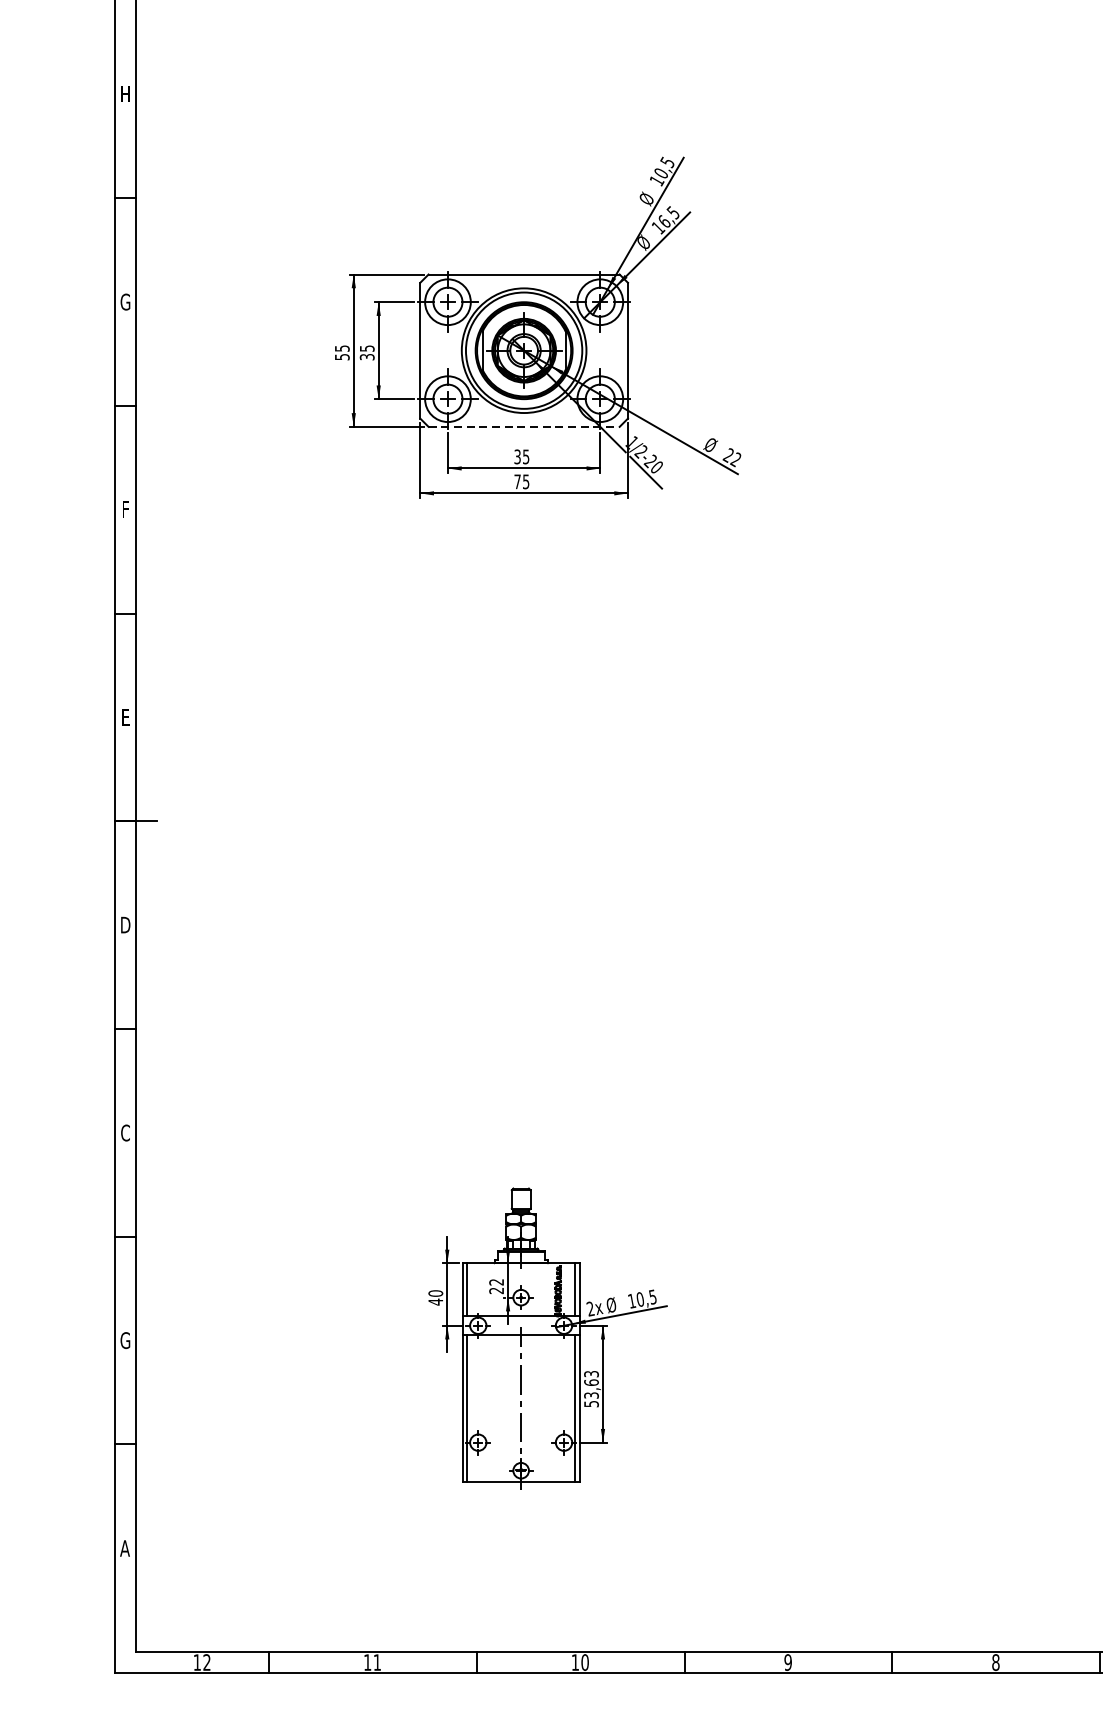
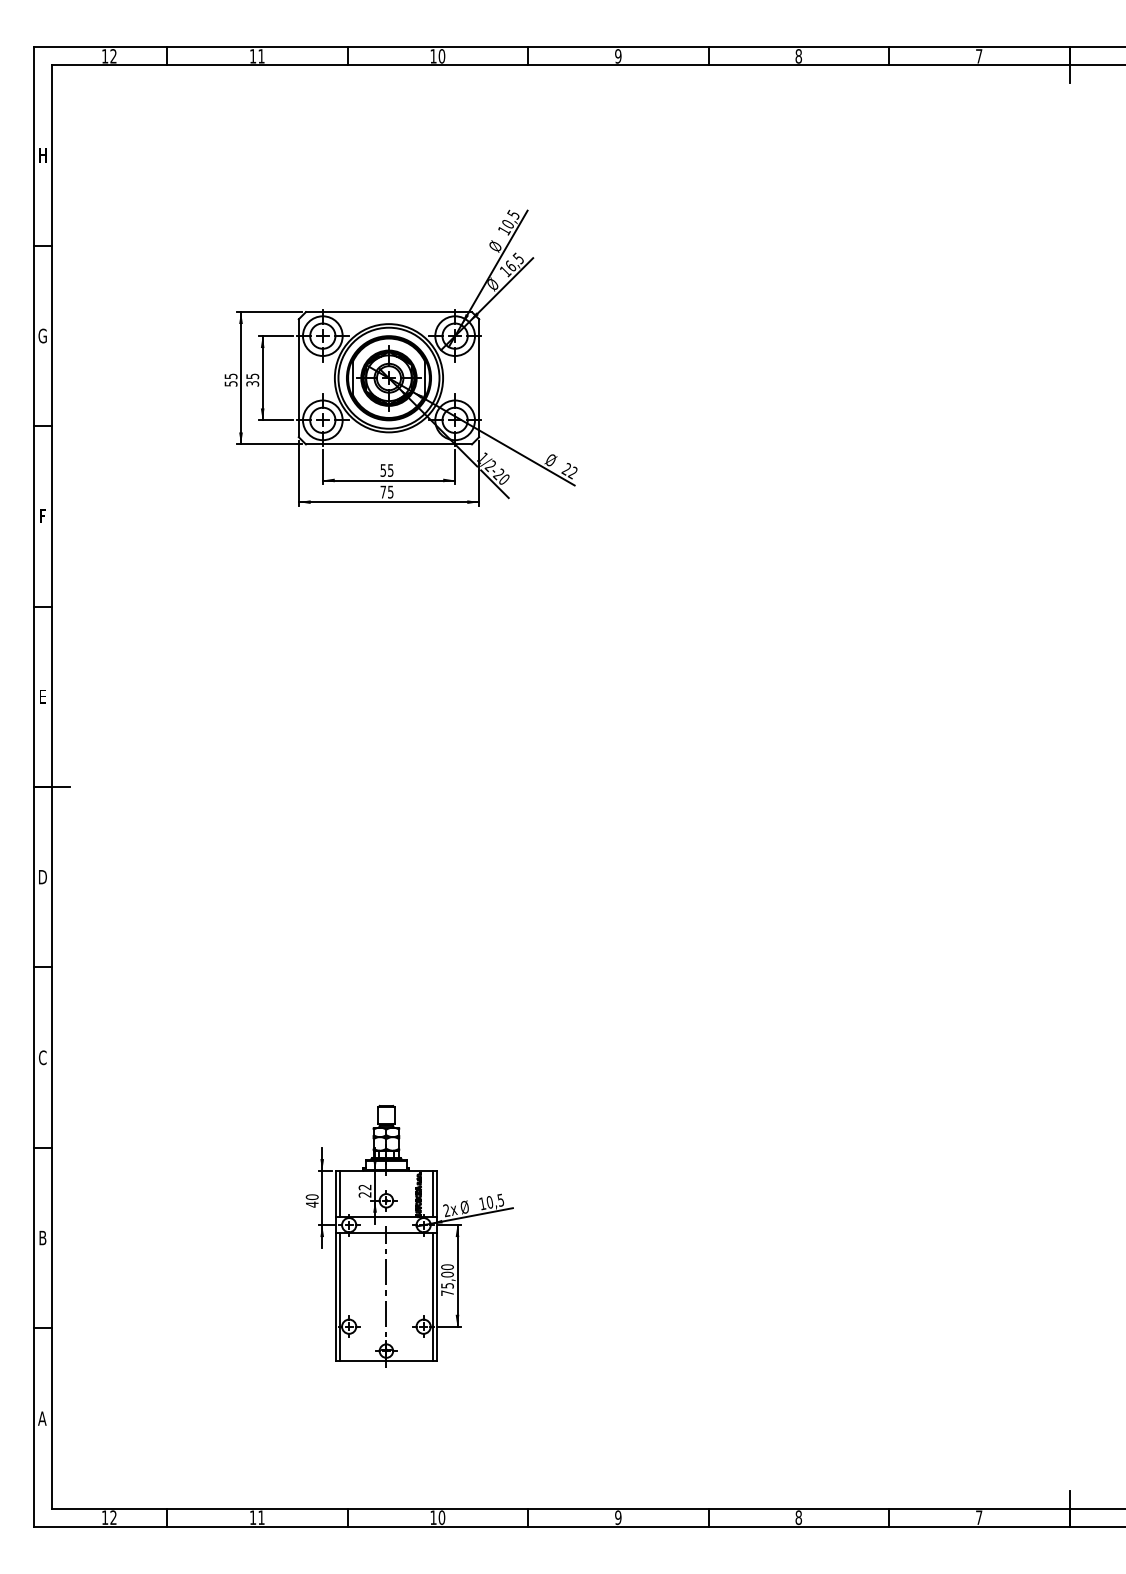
line: (523, 426) -> (388, 444), dashed -> solid
text: (517, 455) -> (383, 469), 35 -> 55
text: (125, 1339) -> (42, 1237), G -> B
text: (591, 1388) -> (447, 1279), 53,63 -> 75,00

